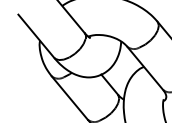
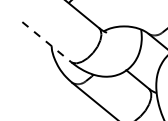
line: (36, 36) -> (46, 42), solid -> dashed

